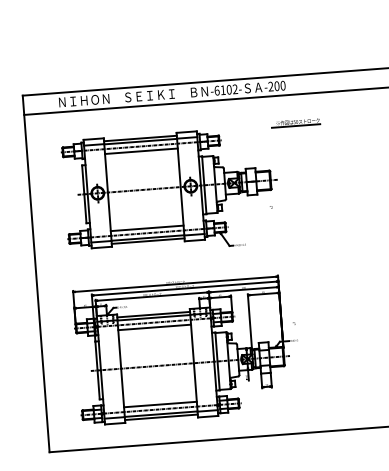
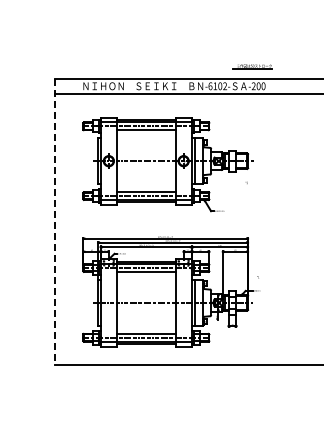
part: (295, 122) -> (252, 66), moved
line: (35, 274) -> (54, 222), solid -> dashed

